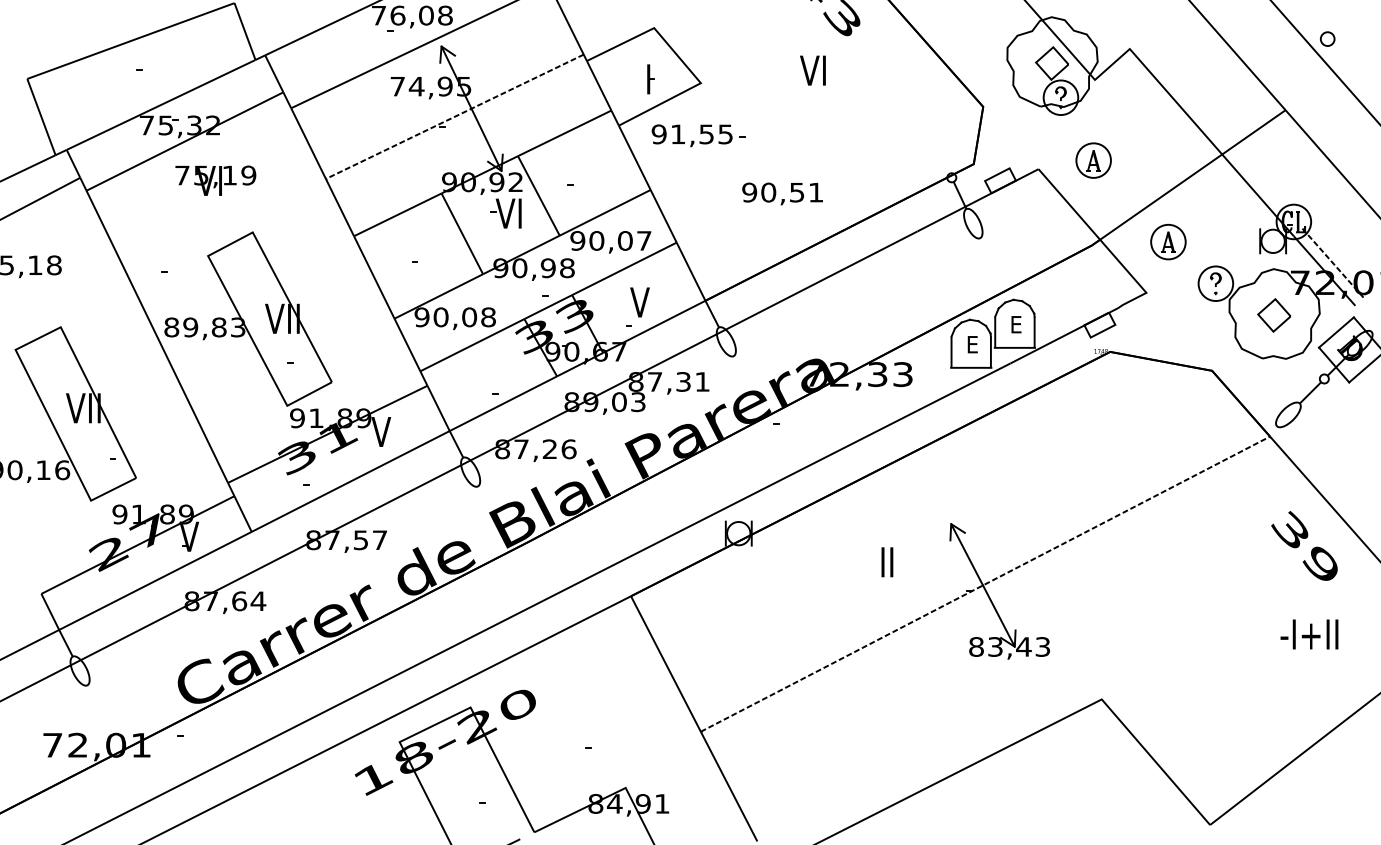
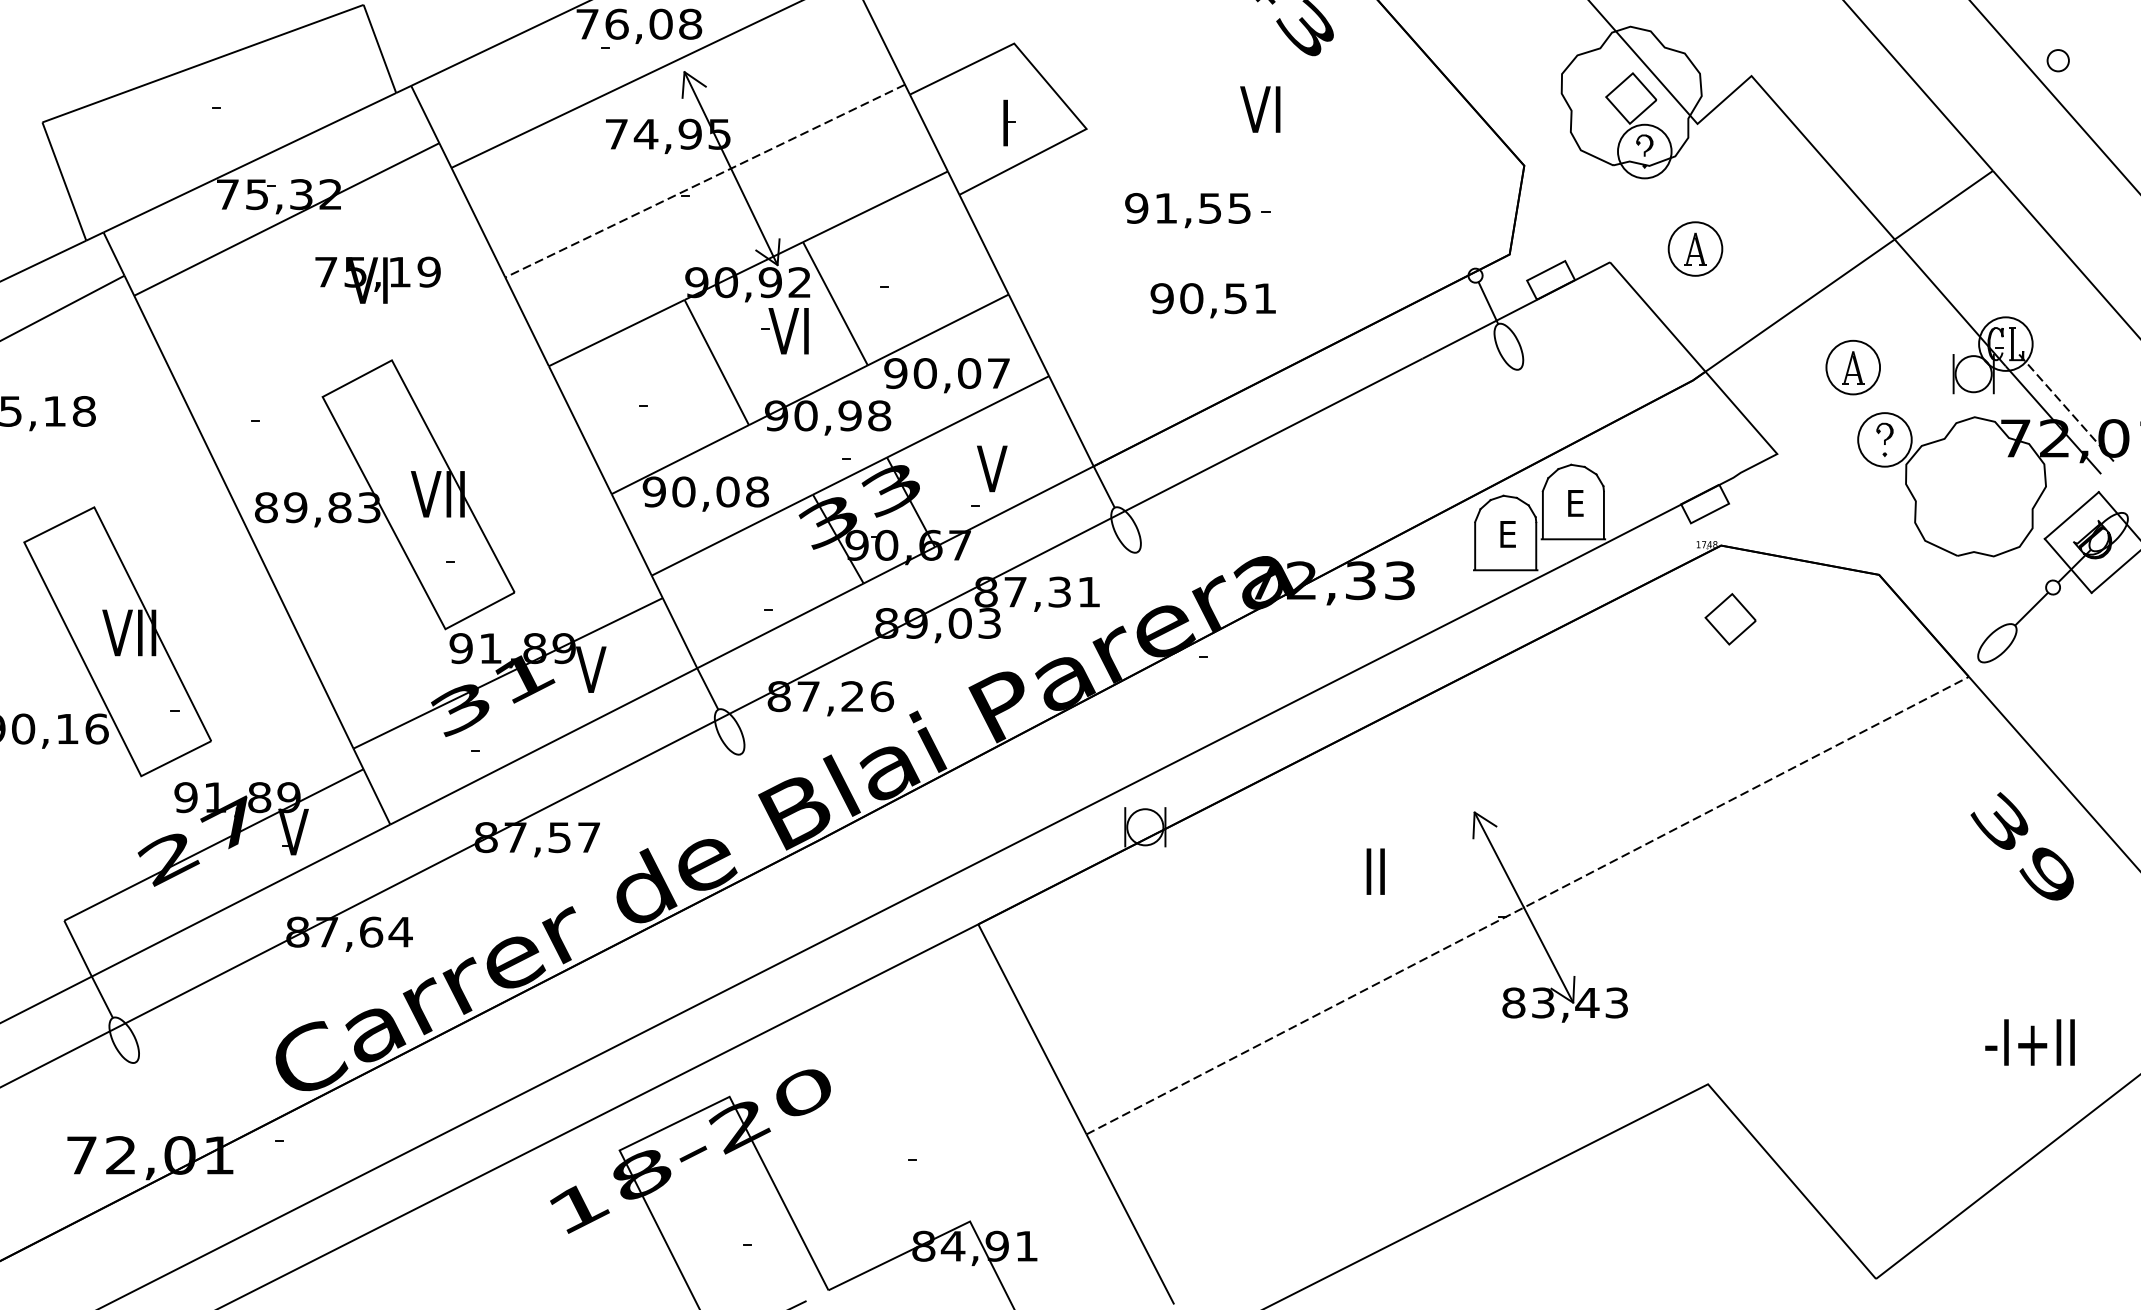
part: (698, 135) -> (1197, 210), moved
text: (215, 180) -> (377, 279), moved
part: (1168, 241) -> (1853, 366), moved
part: (1274, 315) -> (1730, 619), moved
text: (1309, 634) -> (2030, 1042), moved

